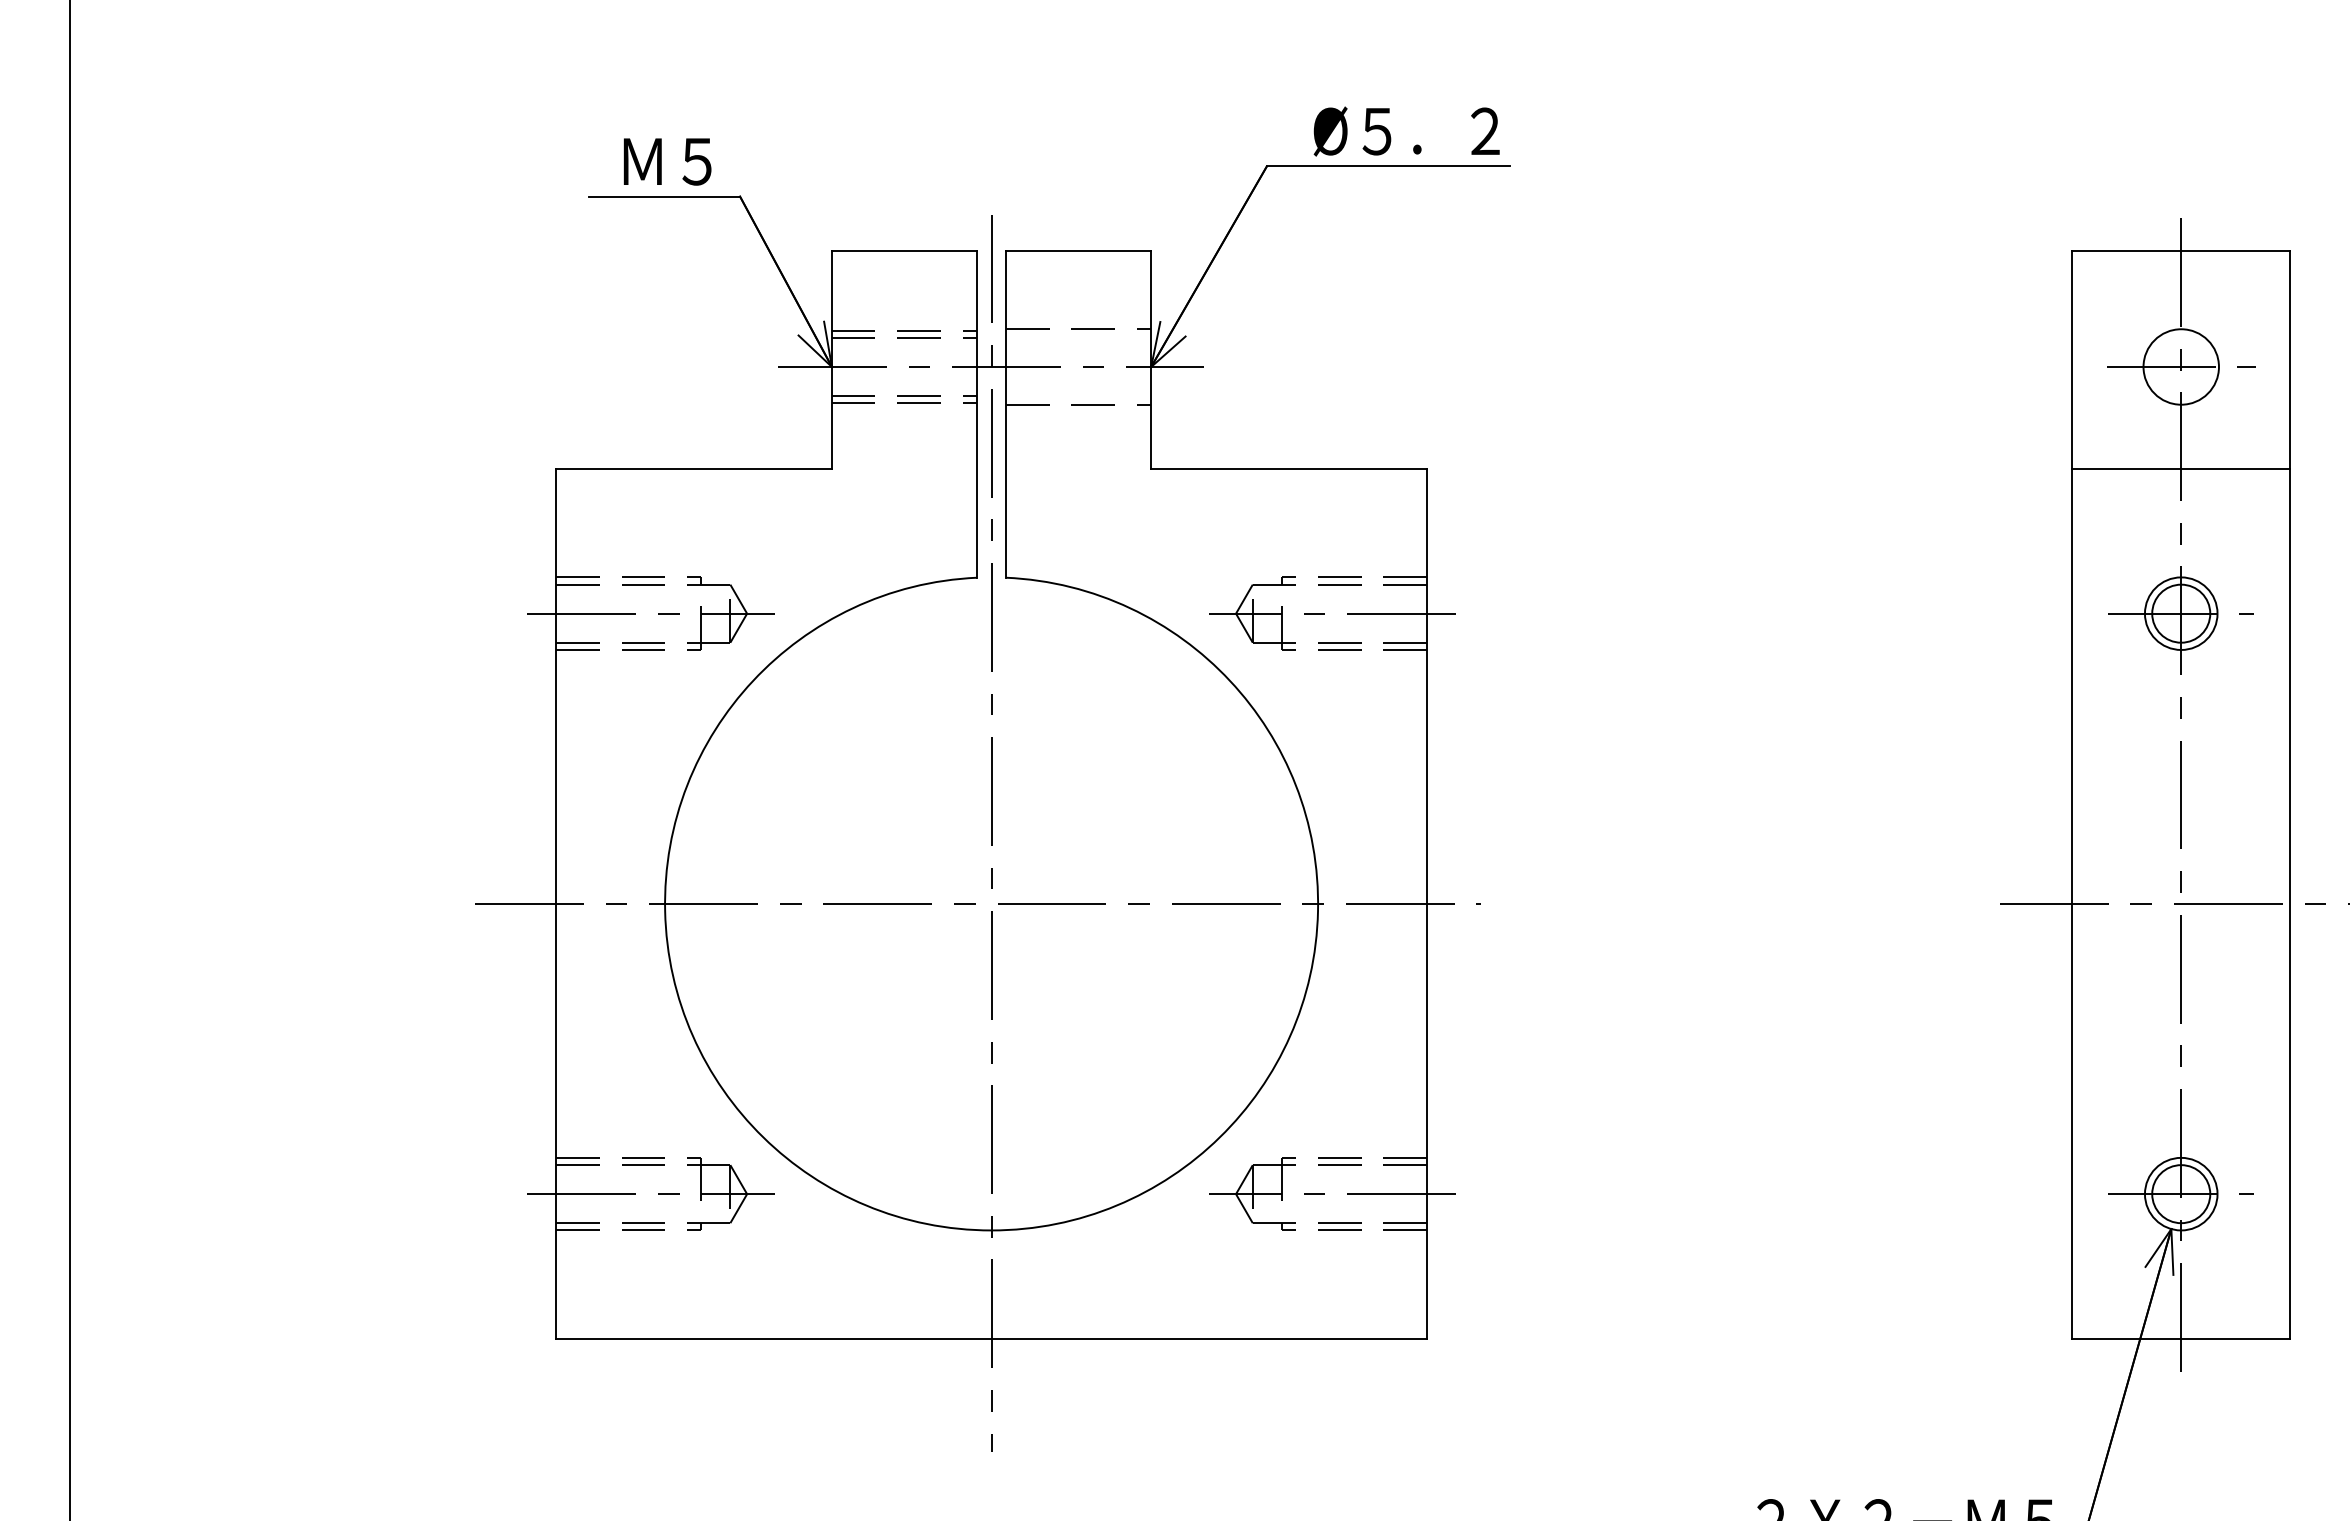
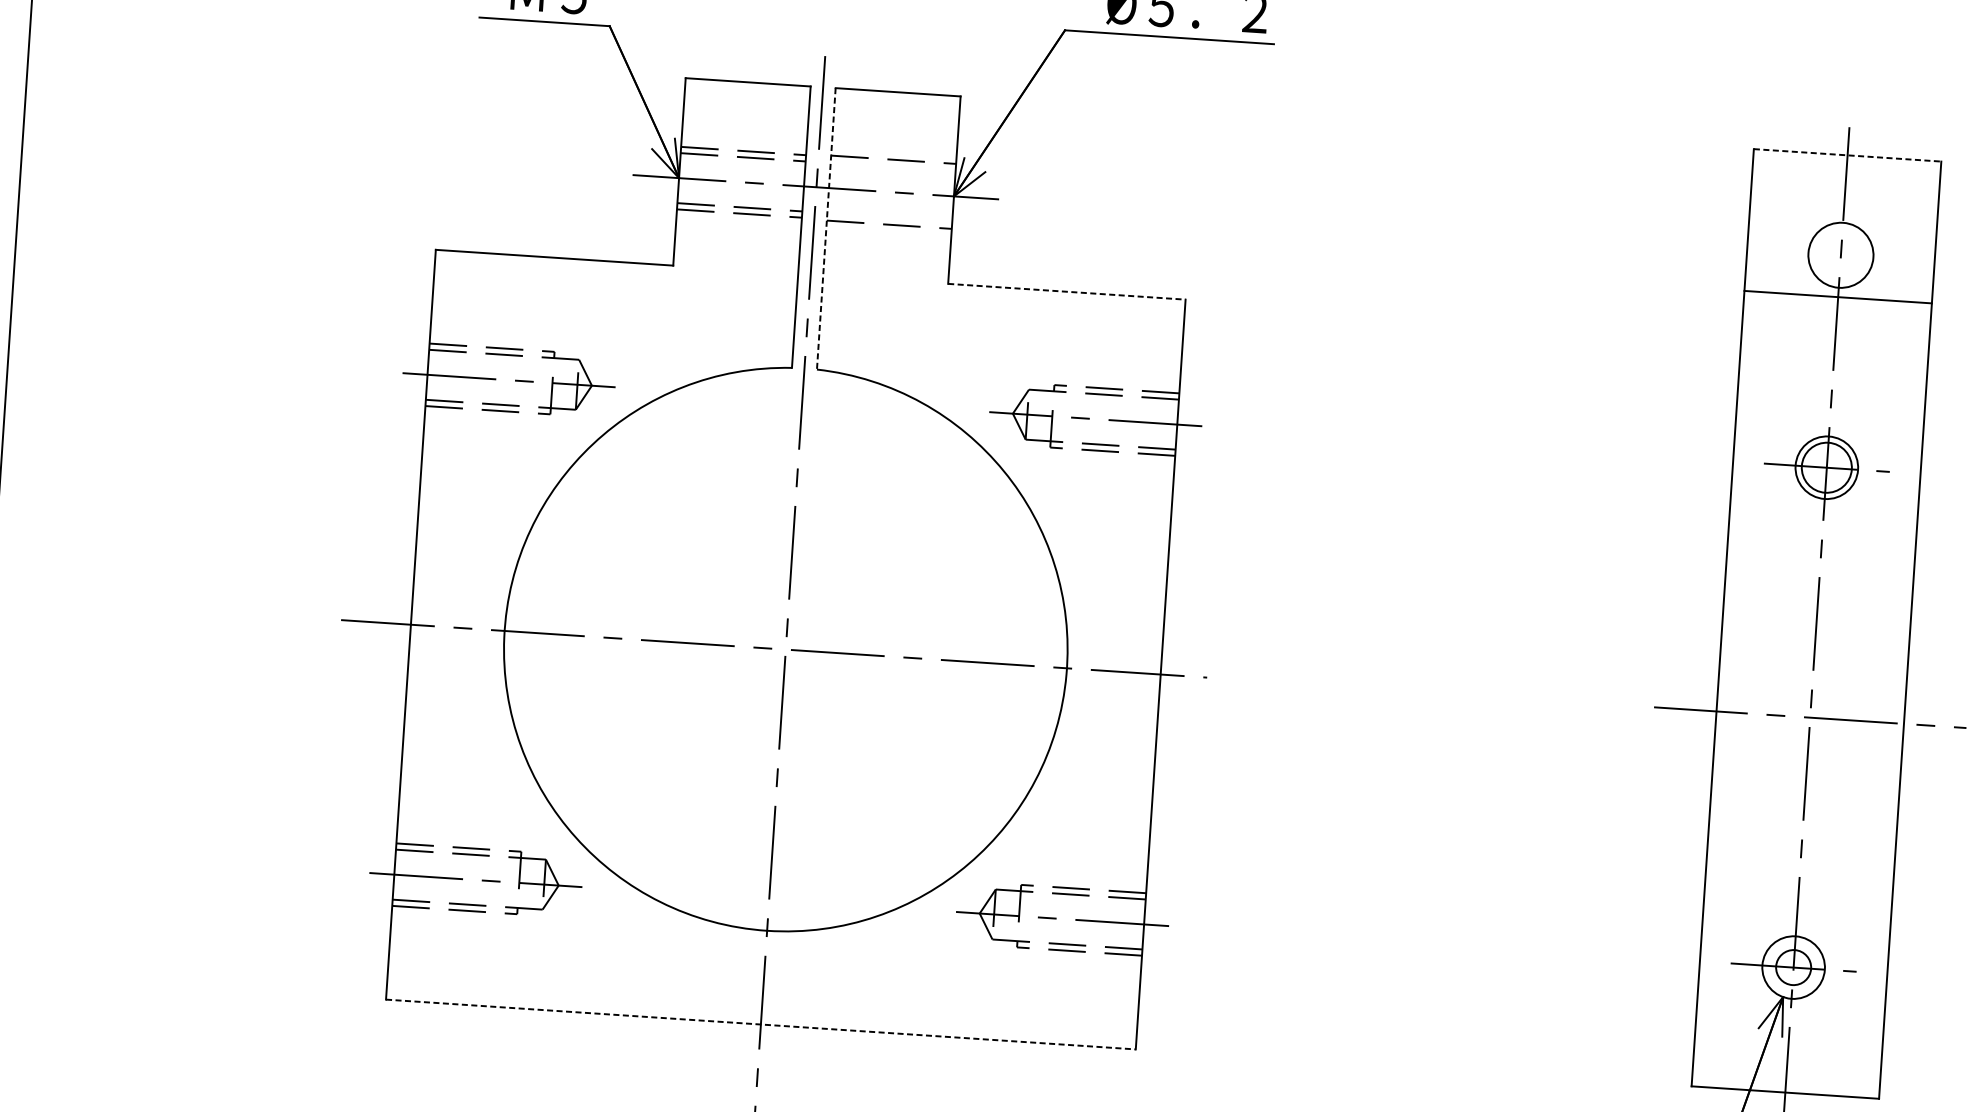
line: (2181, 250) -> (1847, 155), solid -> dashed
line: (2180, 367) -> (1840, 255), removed
line: (1006, 414) -> (826, 229), solid -> dashed
line: (1289, 468) -> (1067, 291), solid -> dashed
line: (2181, 468) -> (1838, 297), moved
circle: (2181, 1194) -> (1793, 967), size x0.7
line: (992, 1339) -> (761, 1024), solid -> dashed

